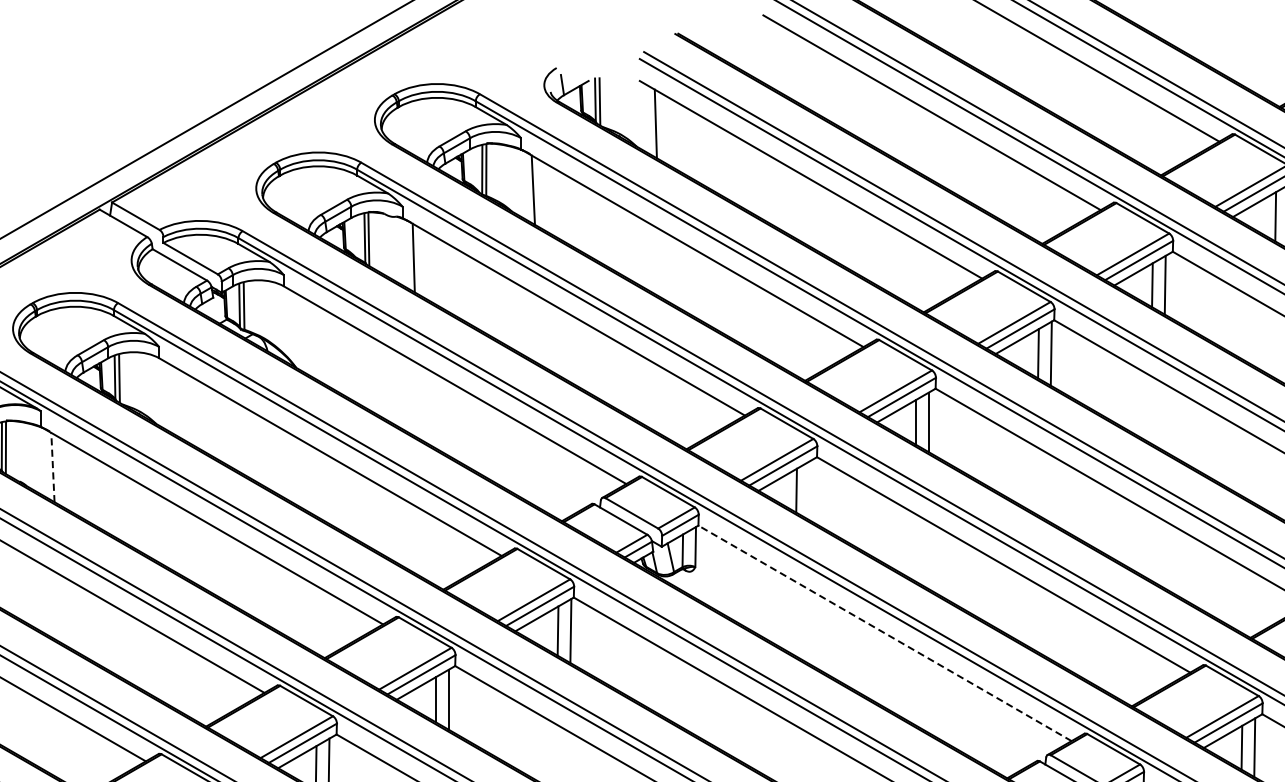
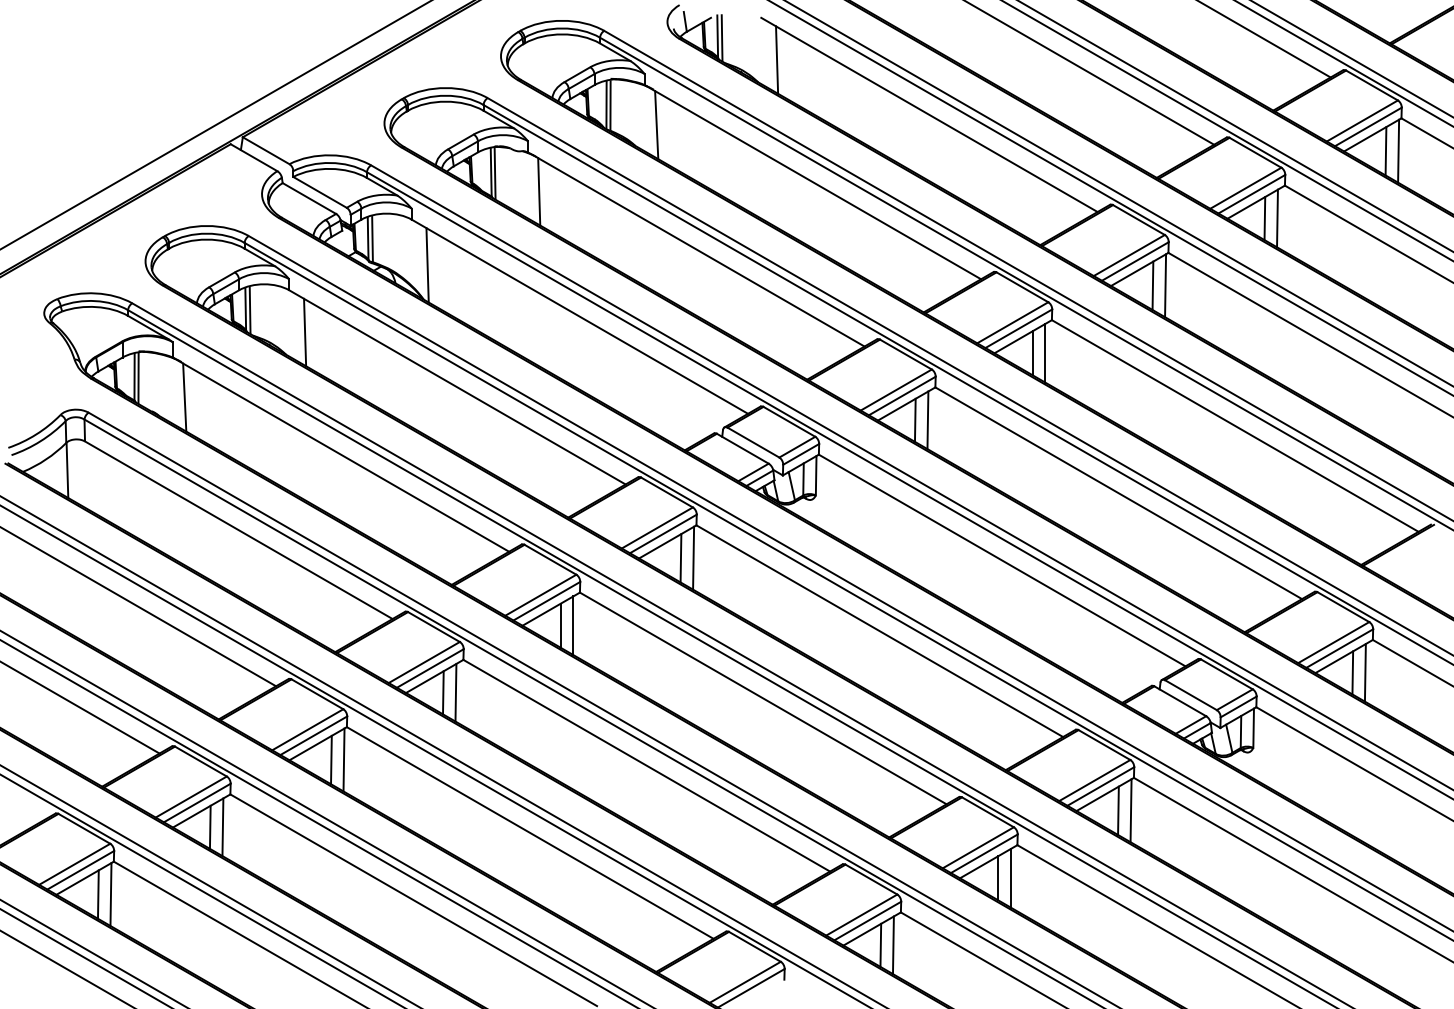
line: (300, 333) -> (427, 265), added
line: (175, 401) -> (305, 332), added
line: (52, 467) -> (184, 397), dashed -> solid
line: (808, 490) -> (927, 420), added
line: (885, 633) -> (1002, 560), dashed -> solid

